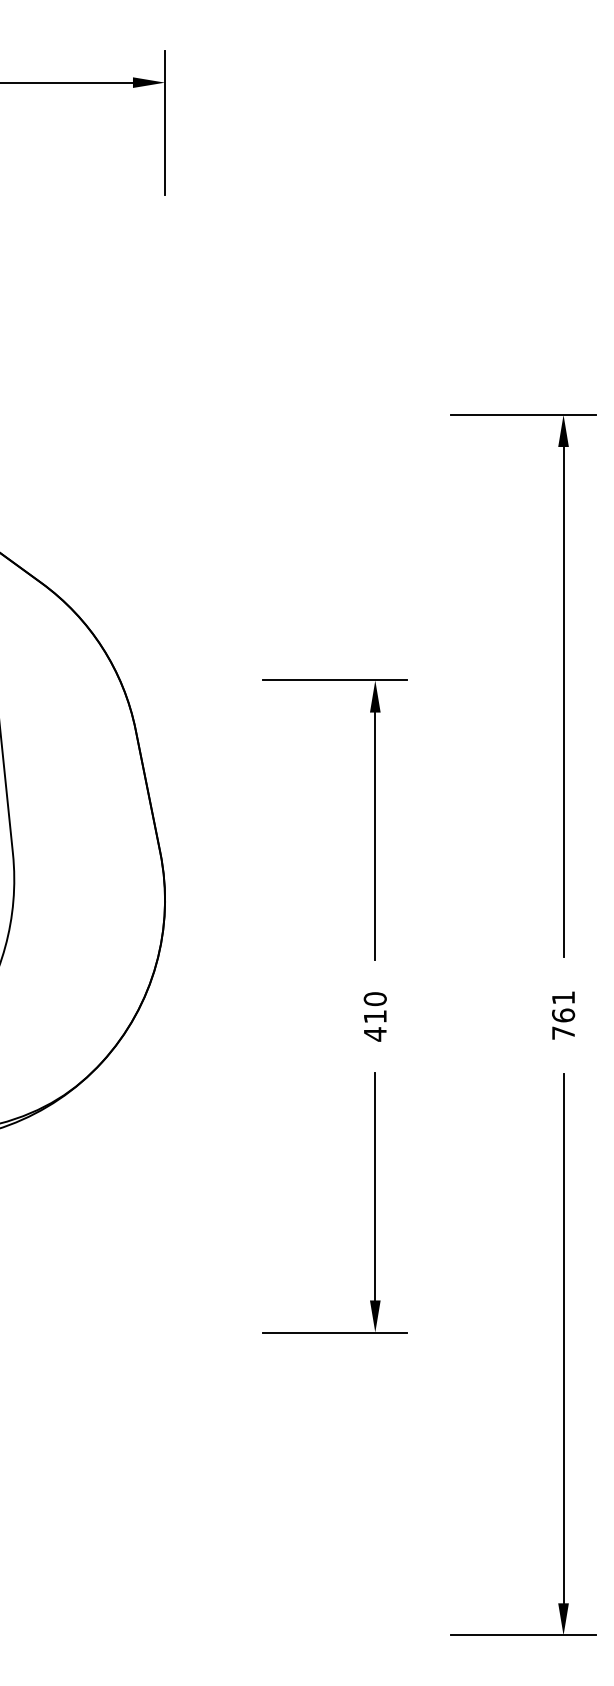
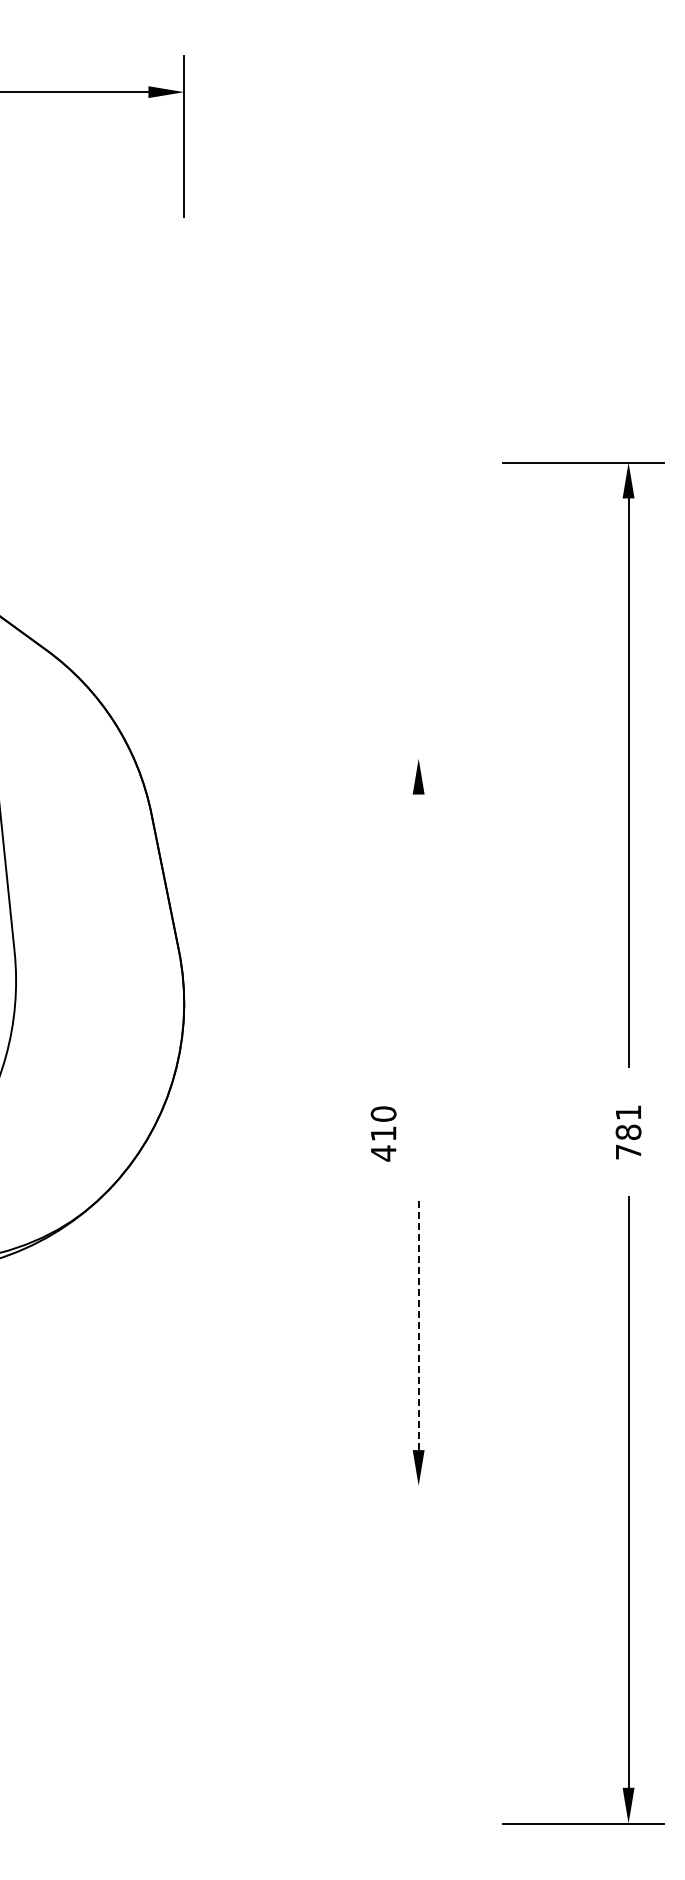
line: (334, 680) -> (373, 758), removed
line: (375, 836) -> (418, 932), removed
text: (563, 1014) -> (628, 1131), 761 -> 781
text: (375, 1016) -> (383, 1133), moved
line: (375, 1186) -> (418, 1323), solid -> dashed
line: (334, 1332) -> (373, 1485), removed

